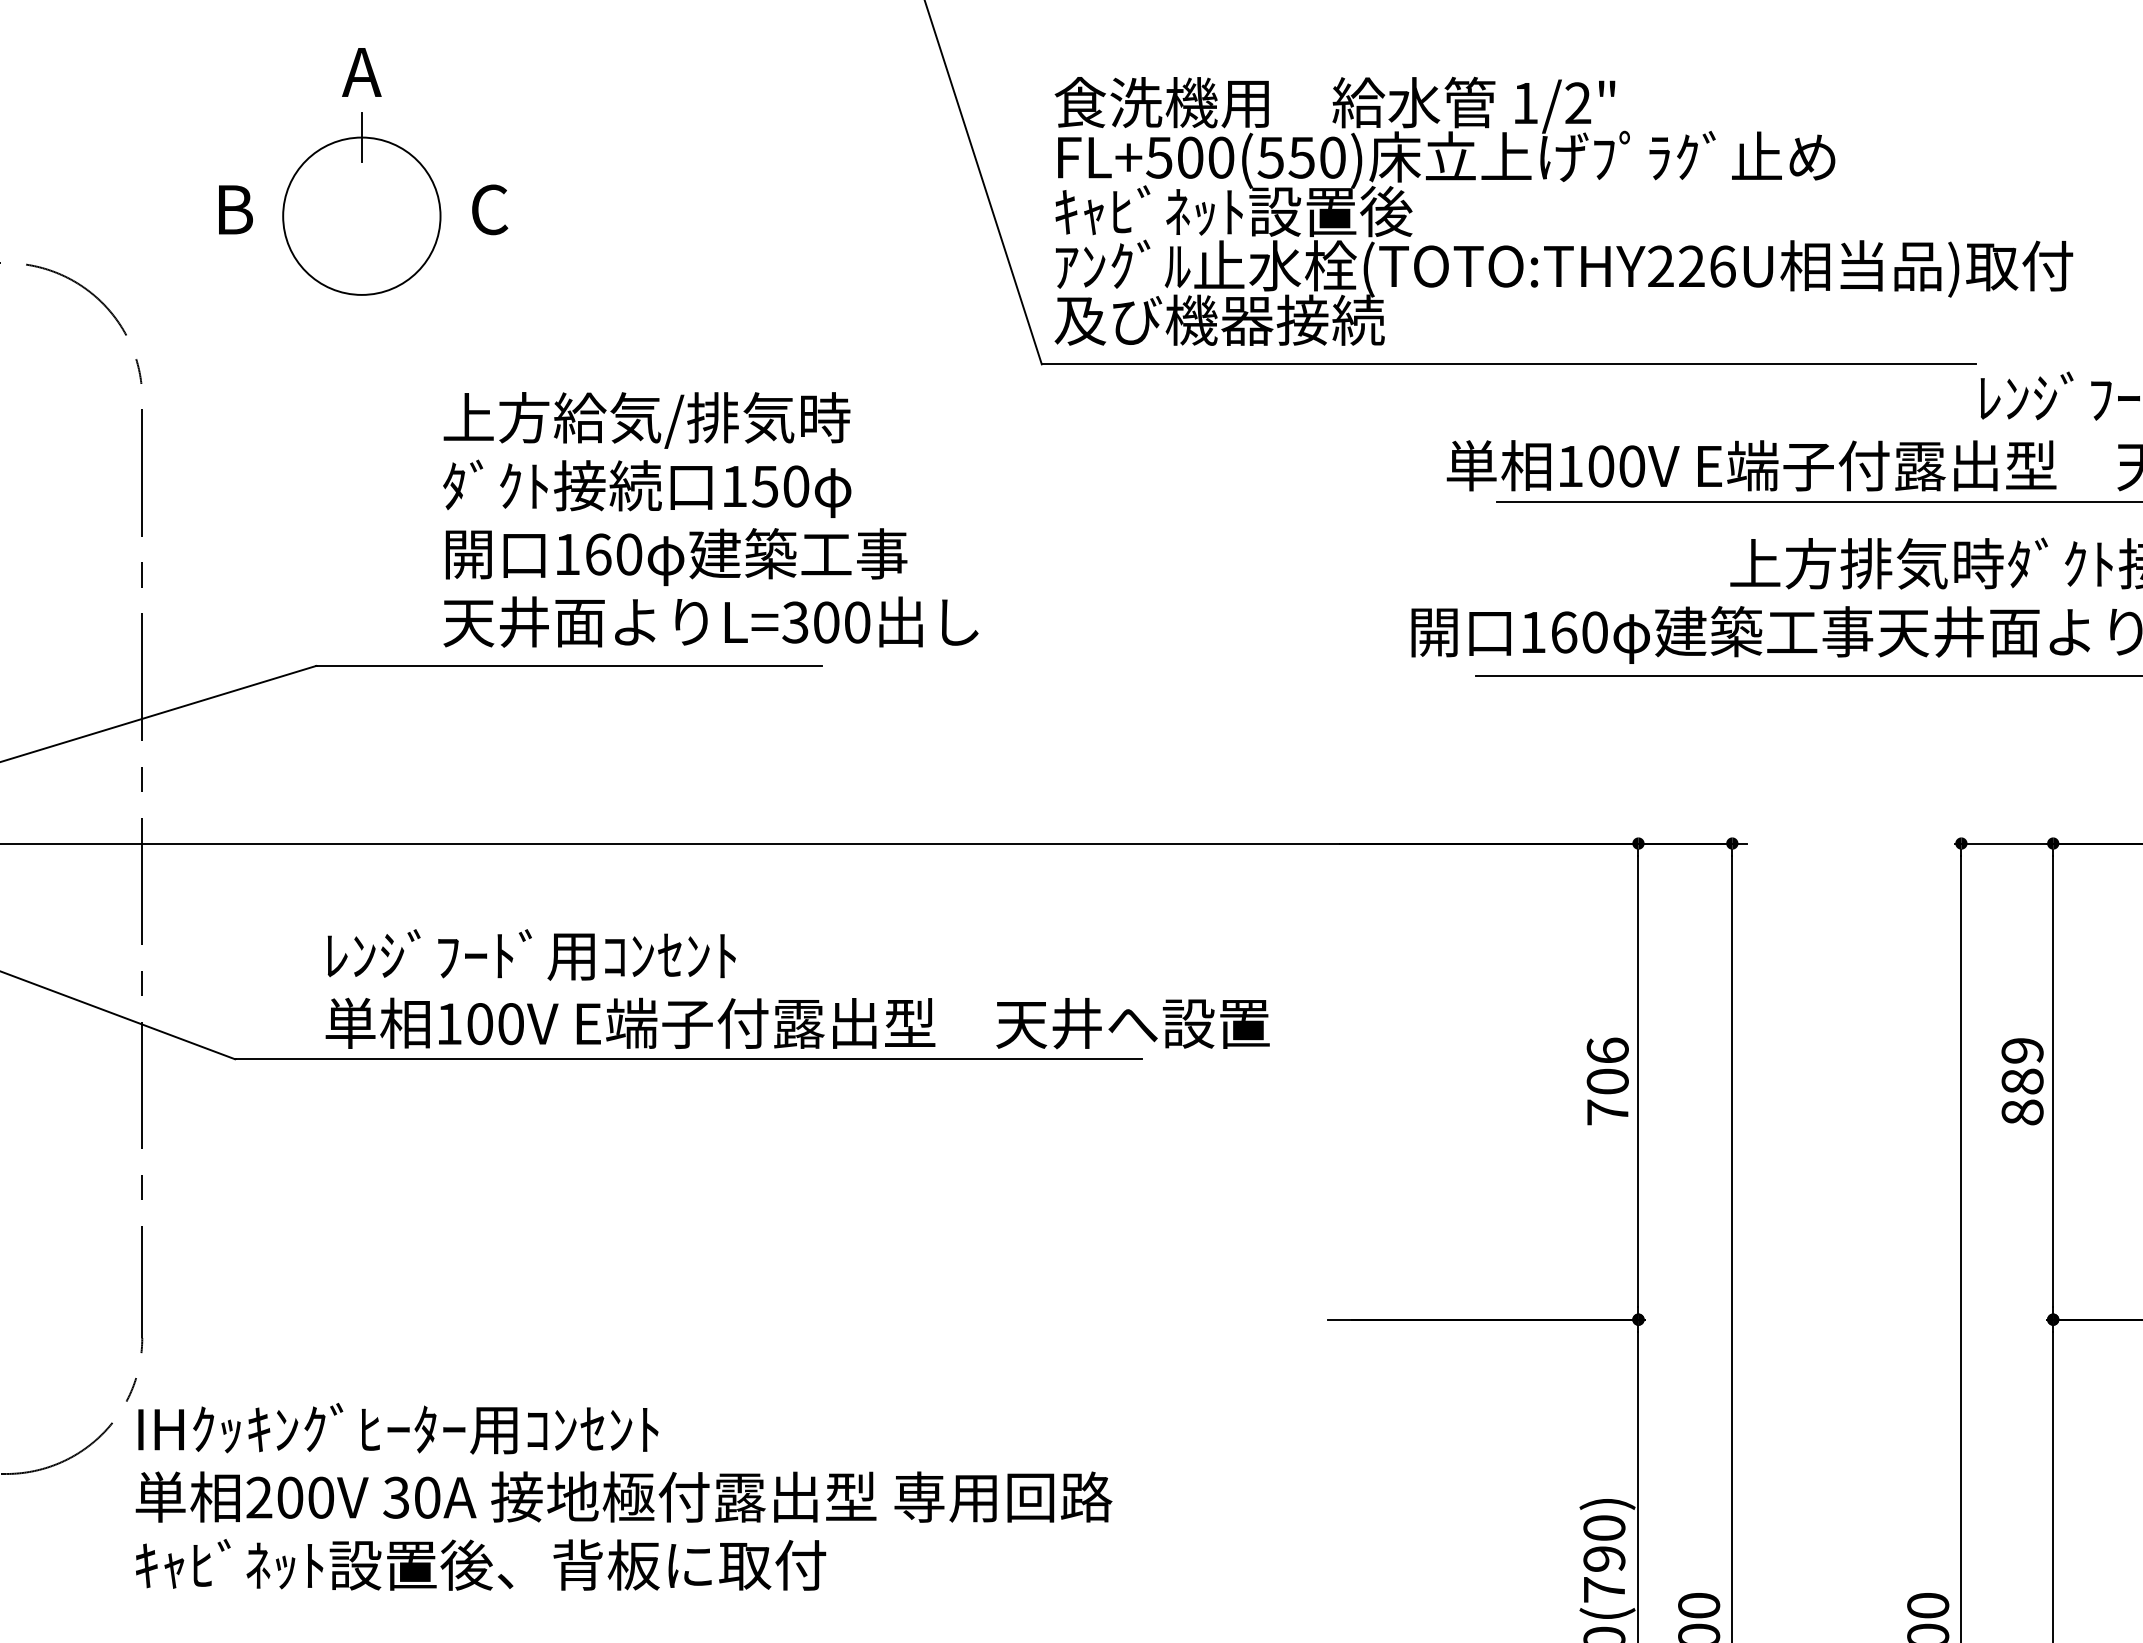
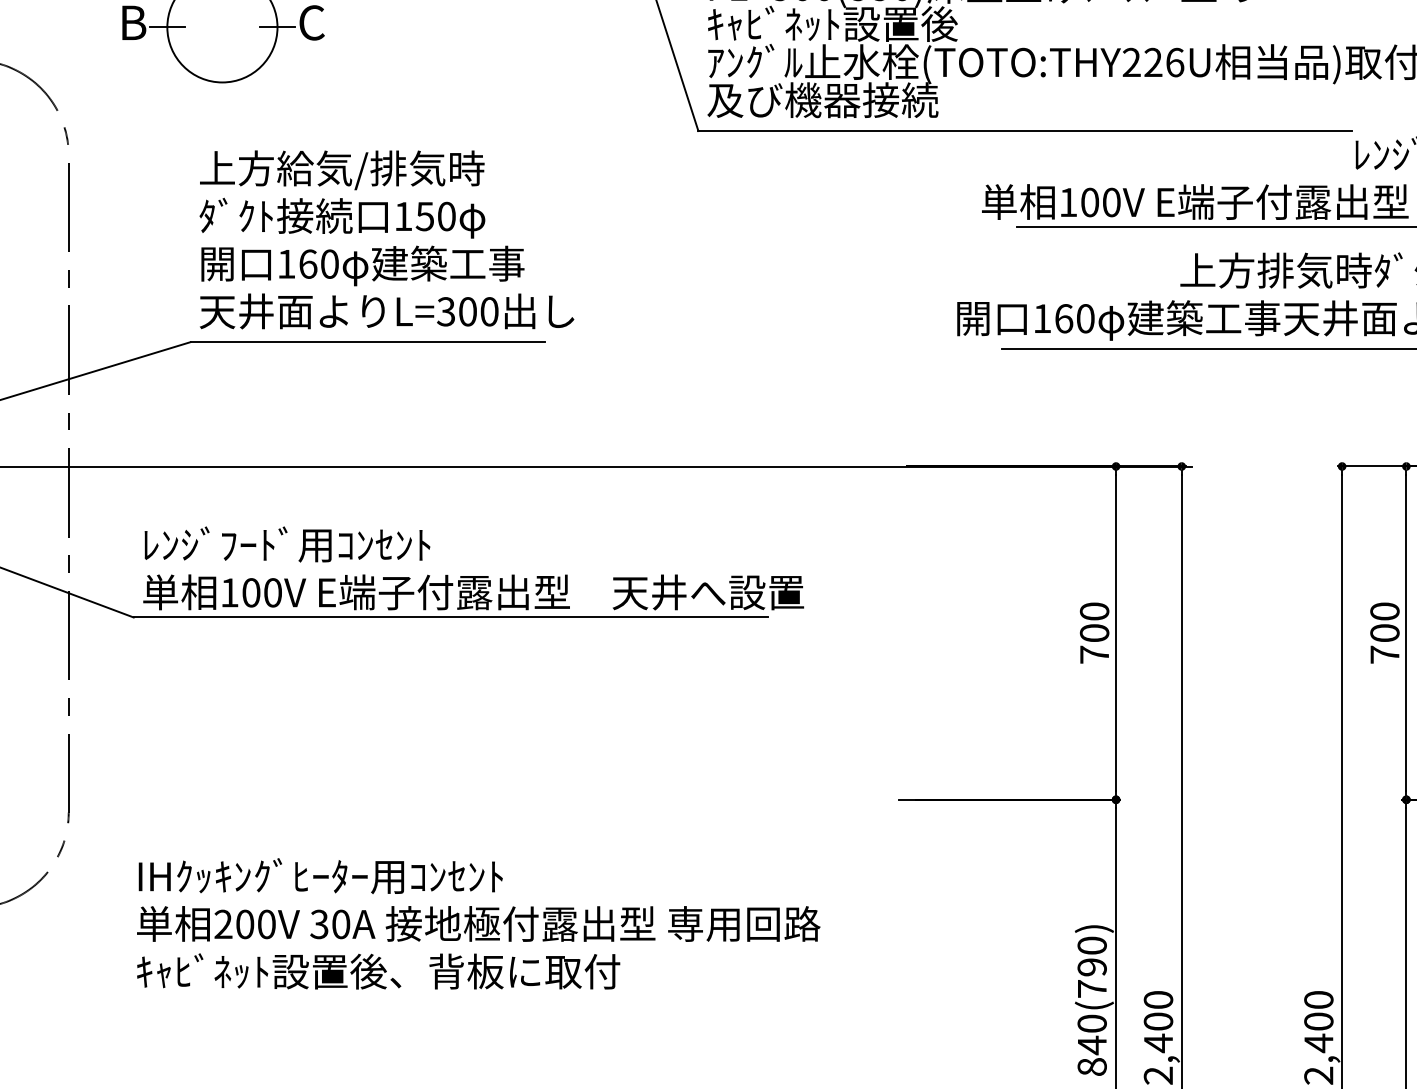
line: (282, 216) -> (166, 27), added
line: (440, 216) -> (277, 27), added
text: (710, 519) -> (386, 239), moved
text: (797, 989) -> (473, 568), moved
text: (1607, 1050) -> (1094, 611), 706 -> 700
text: (2022, 1081) -> (1384, 633), 889 -> 700
text: (623, 1496) -> (478, 923), moved

